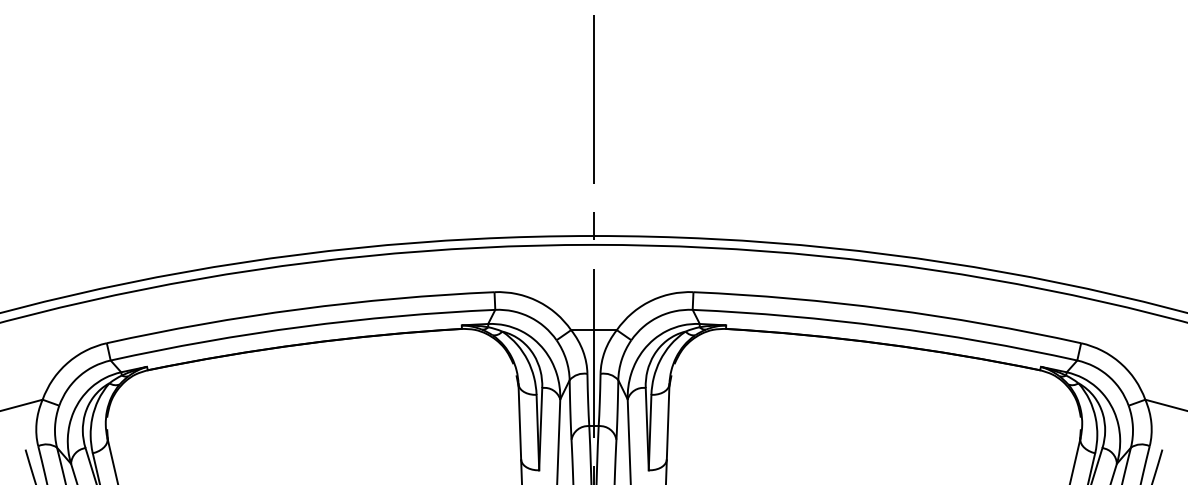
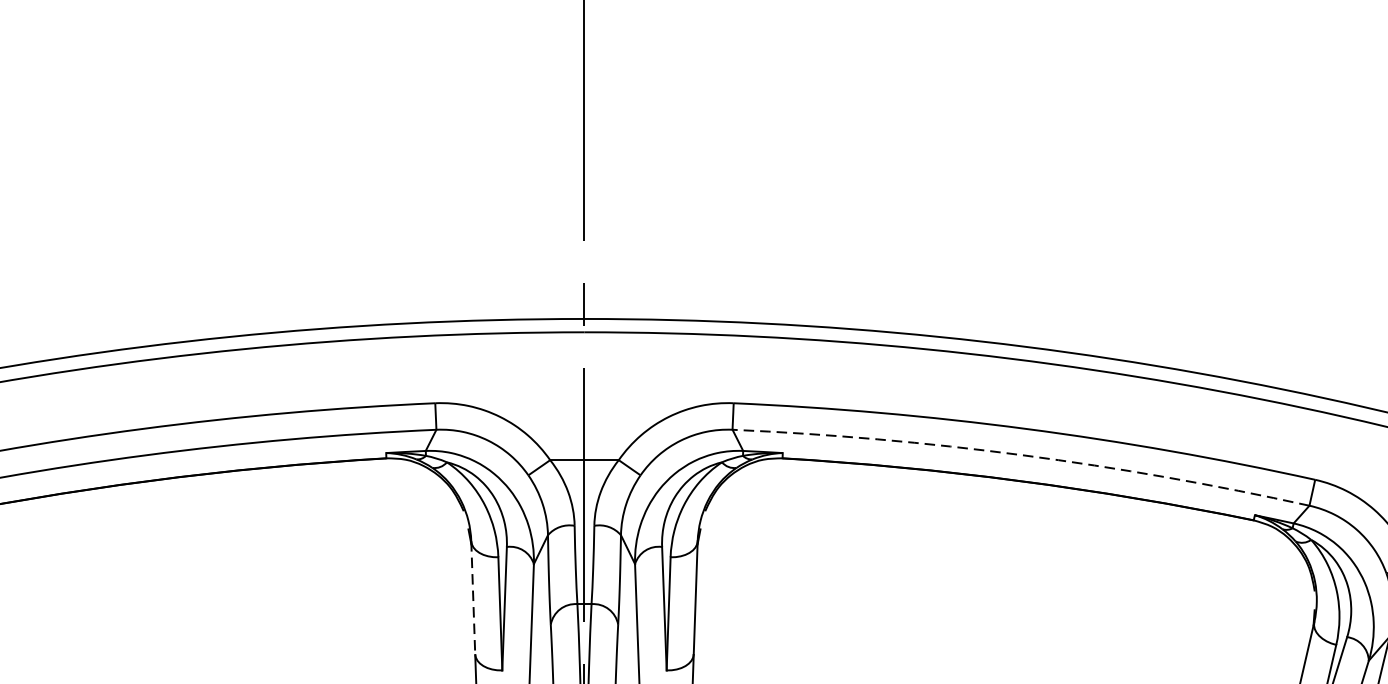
arc: (886, 326) -> (1023, 454), solid -> dashed
line: (519, 421) -> (472, 597), solid -> dashed

